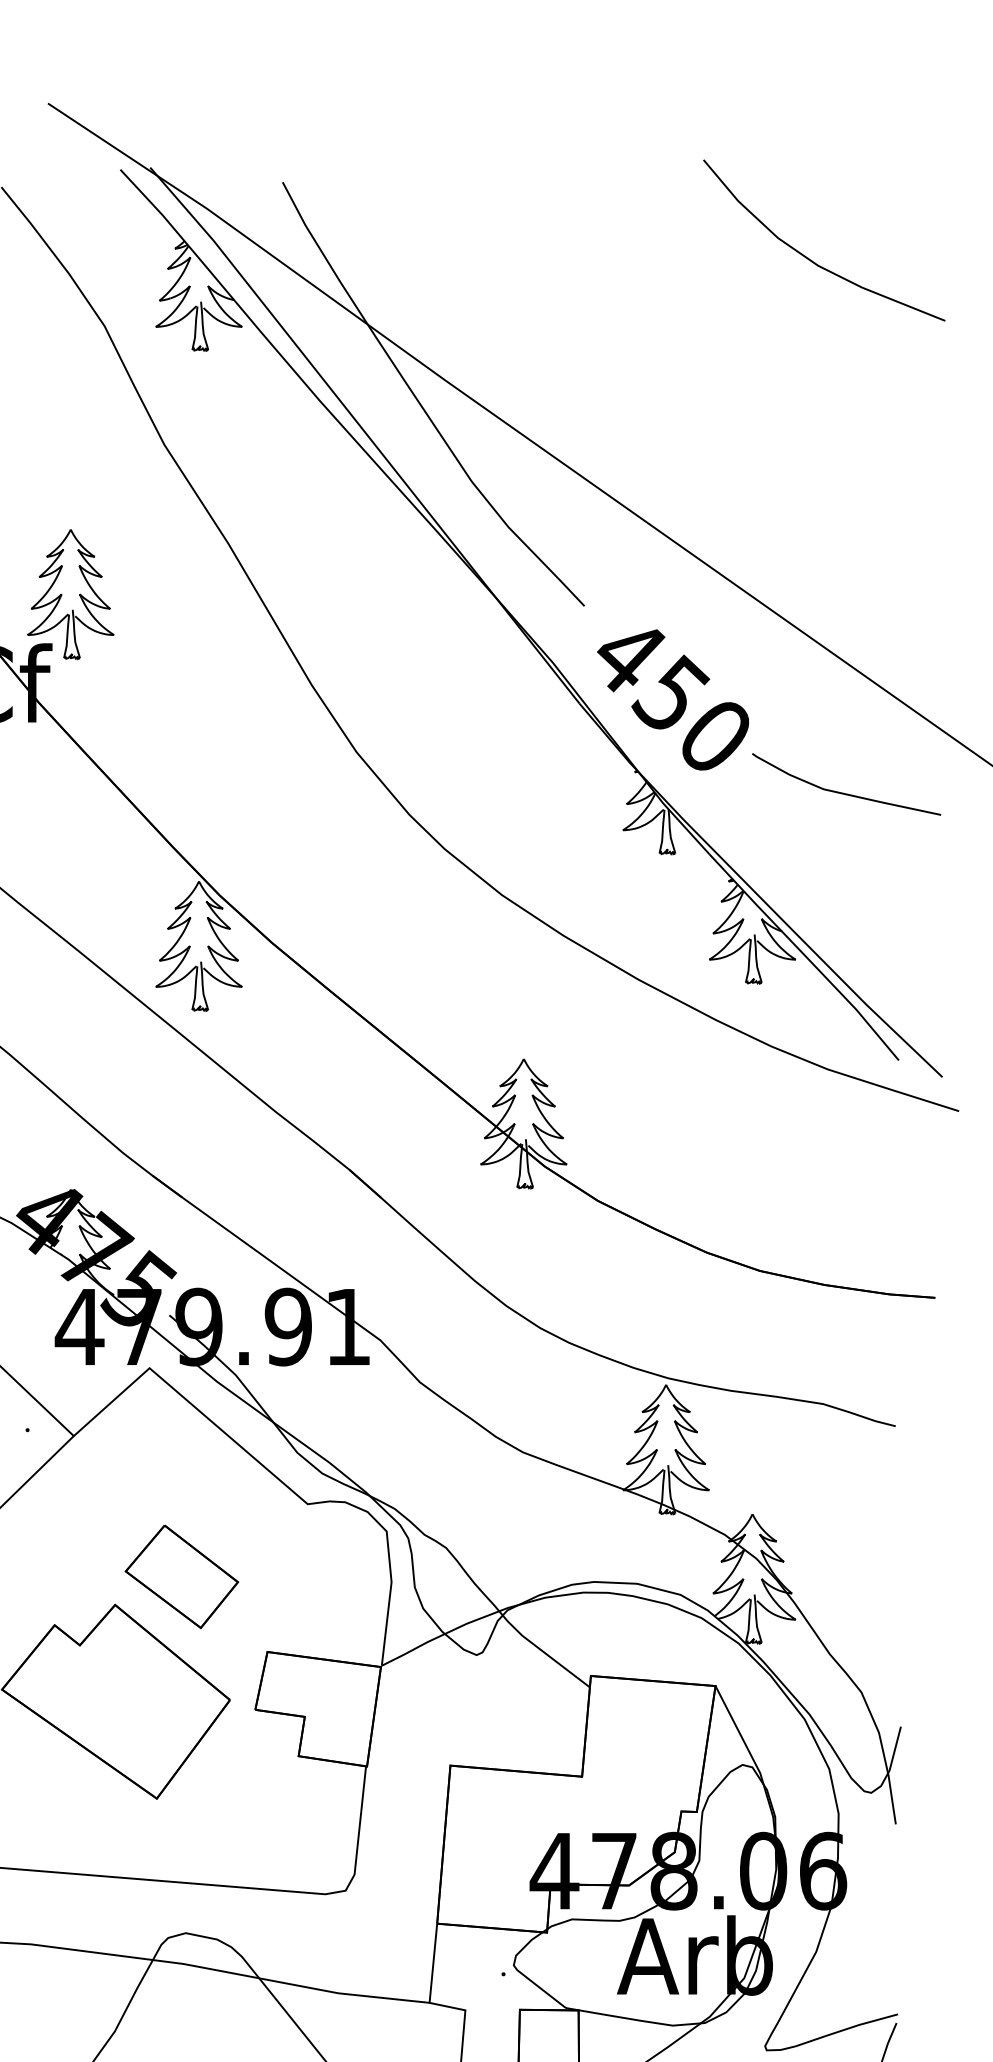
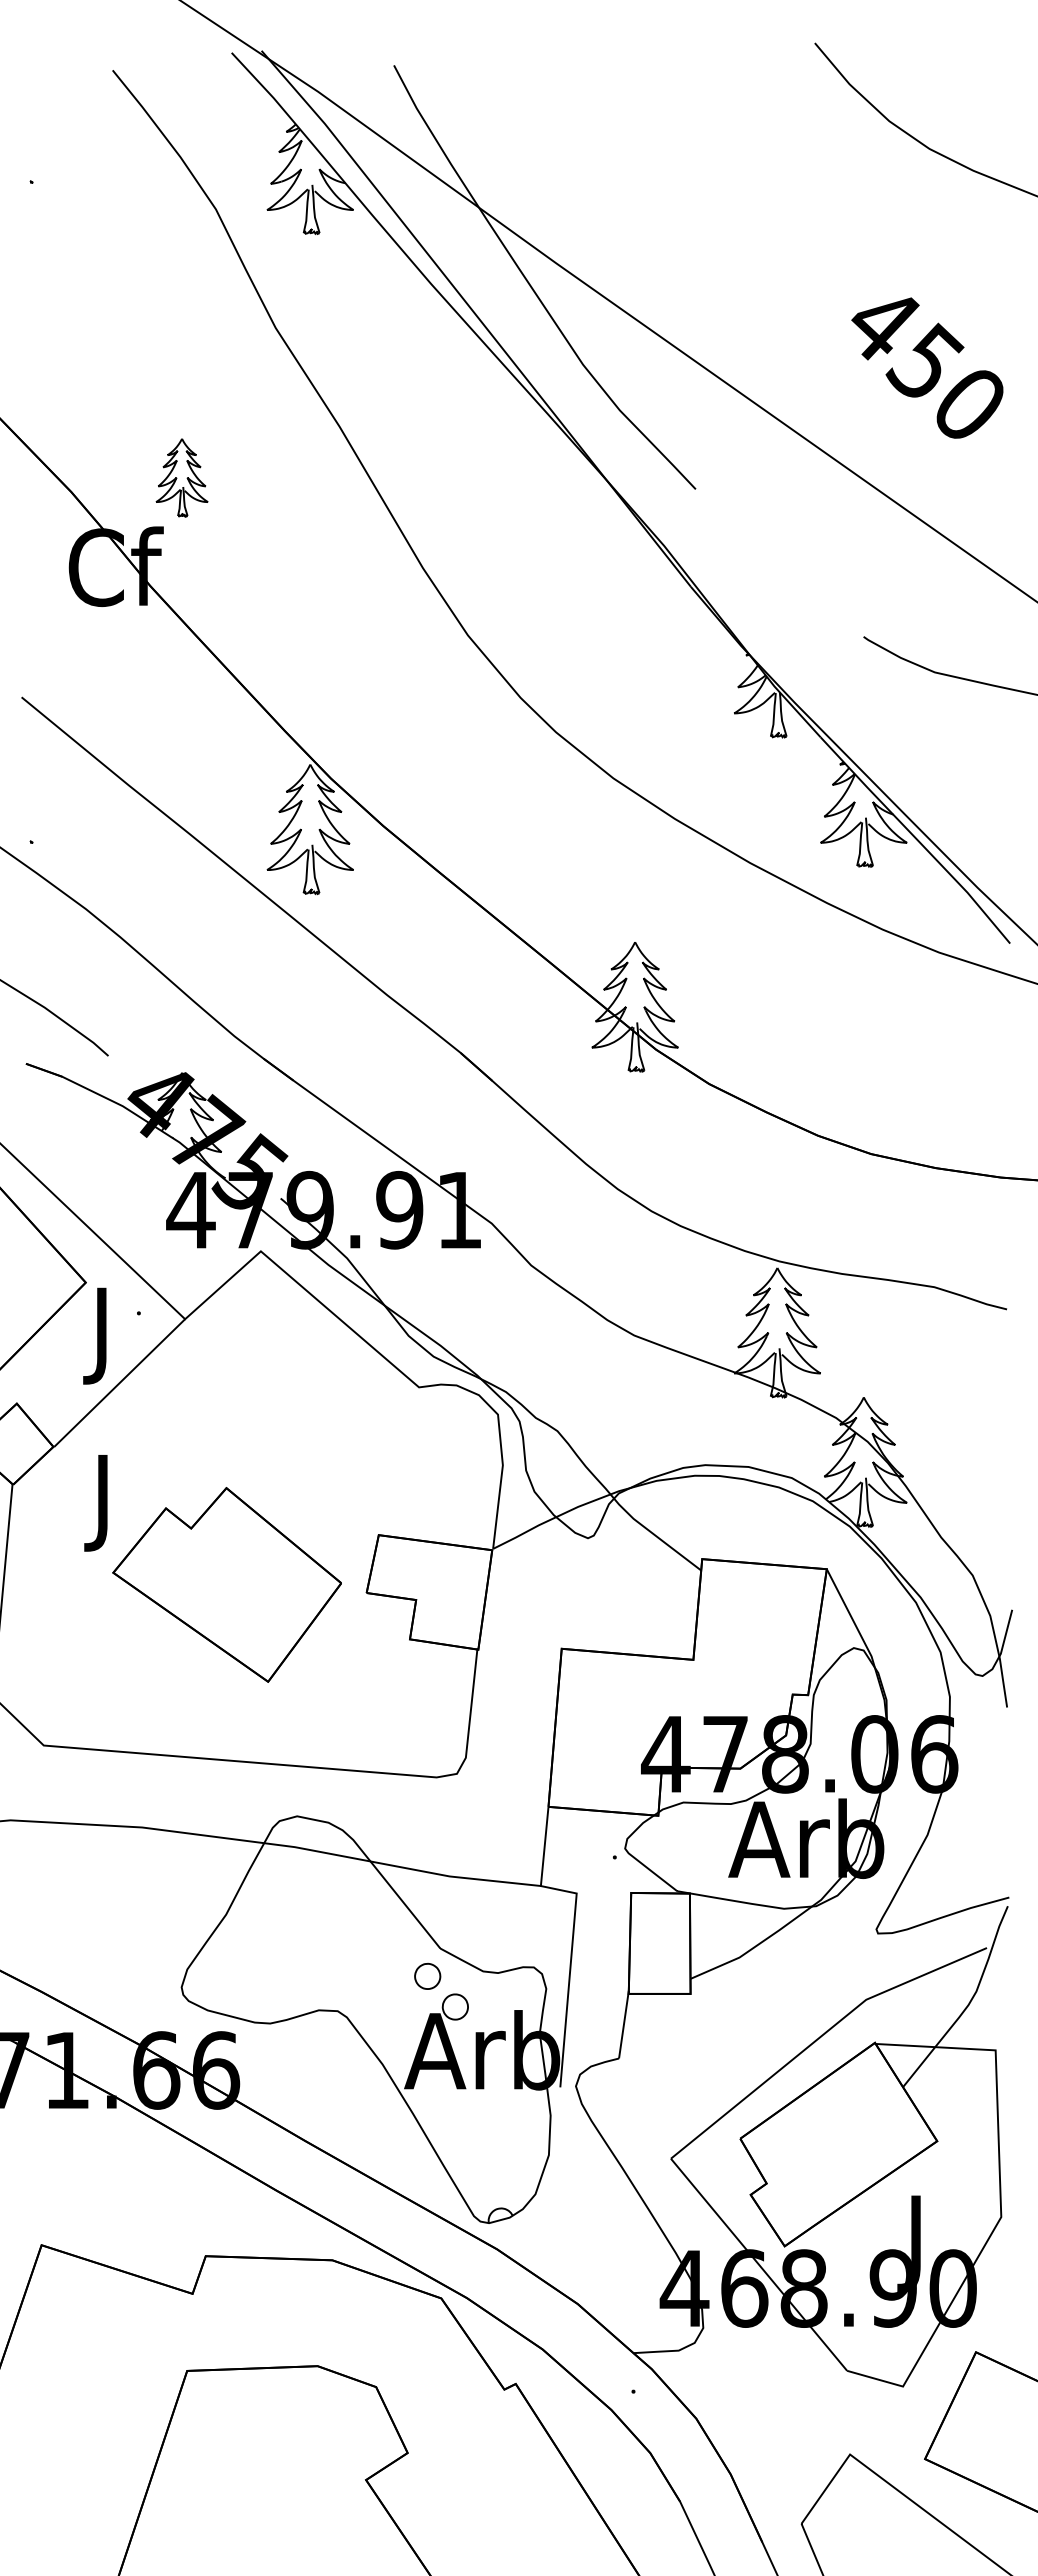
part: (70, 594) -> (181, 477), size x0.6
text: (673, 699) -> (927, 367), moved
part: (182, 1577) -> (293, 1460), removed

